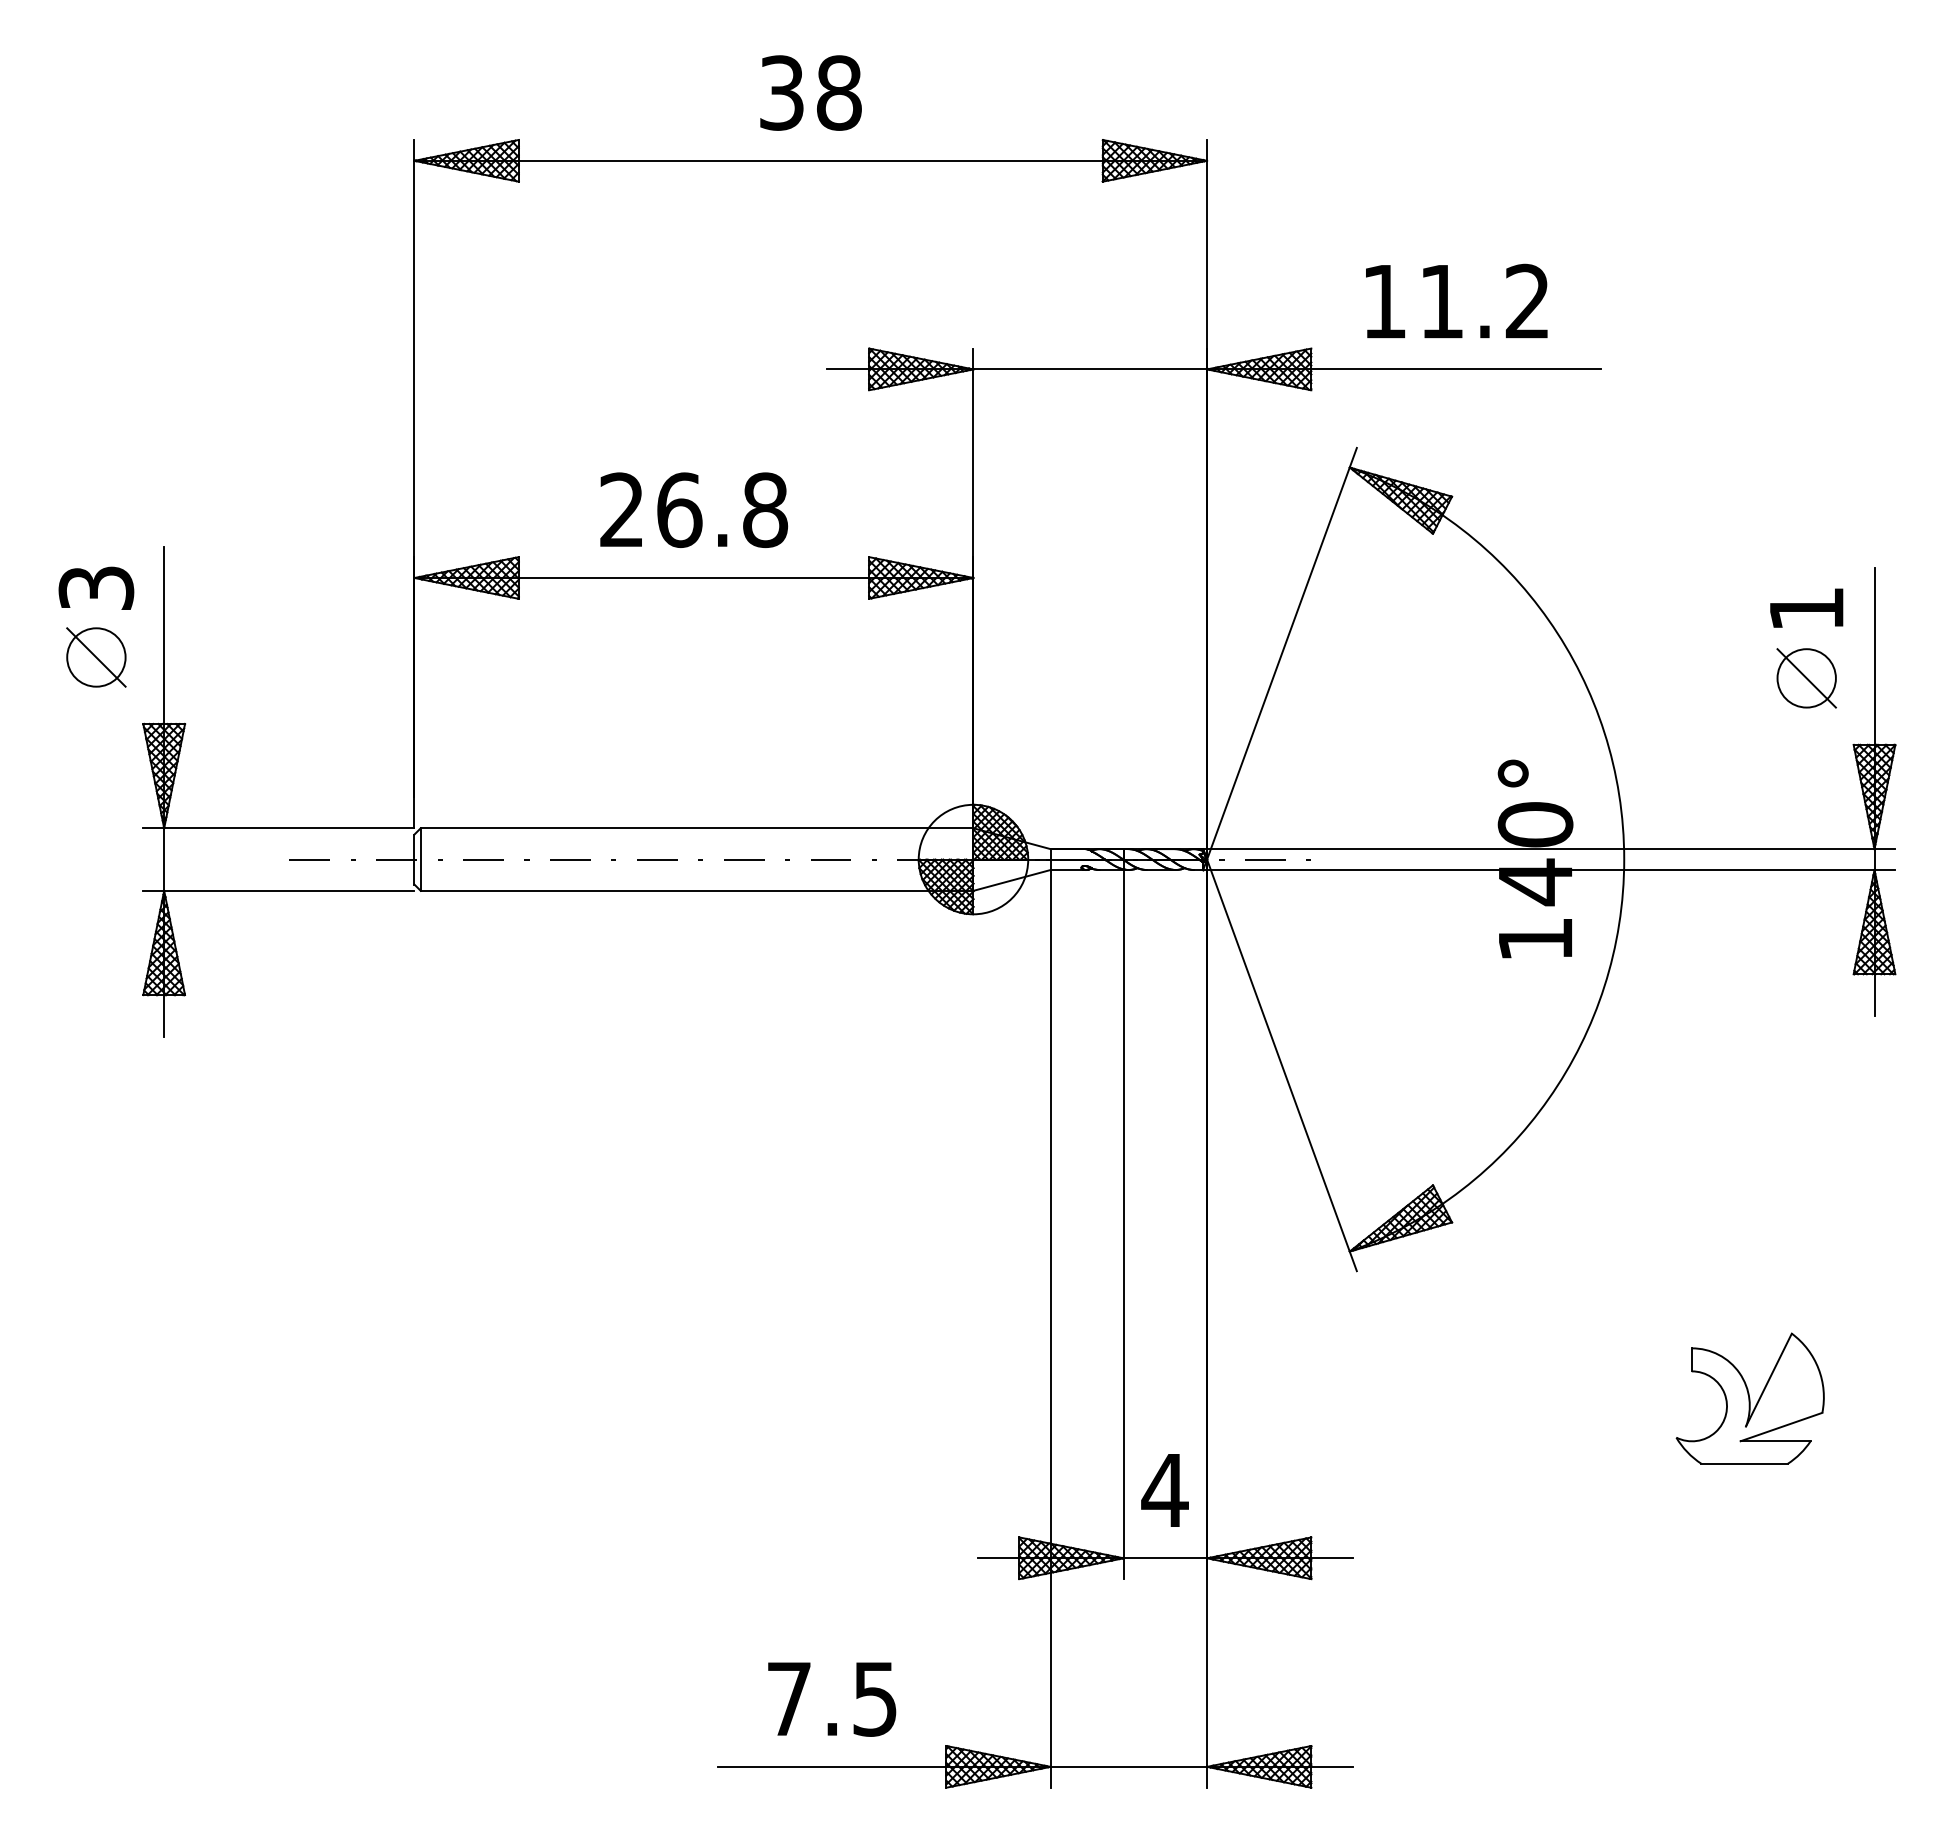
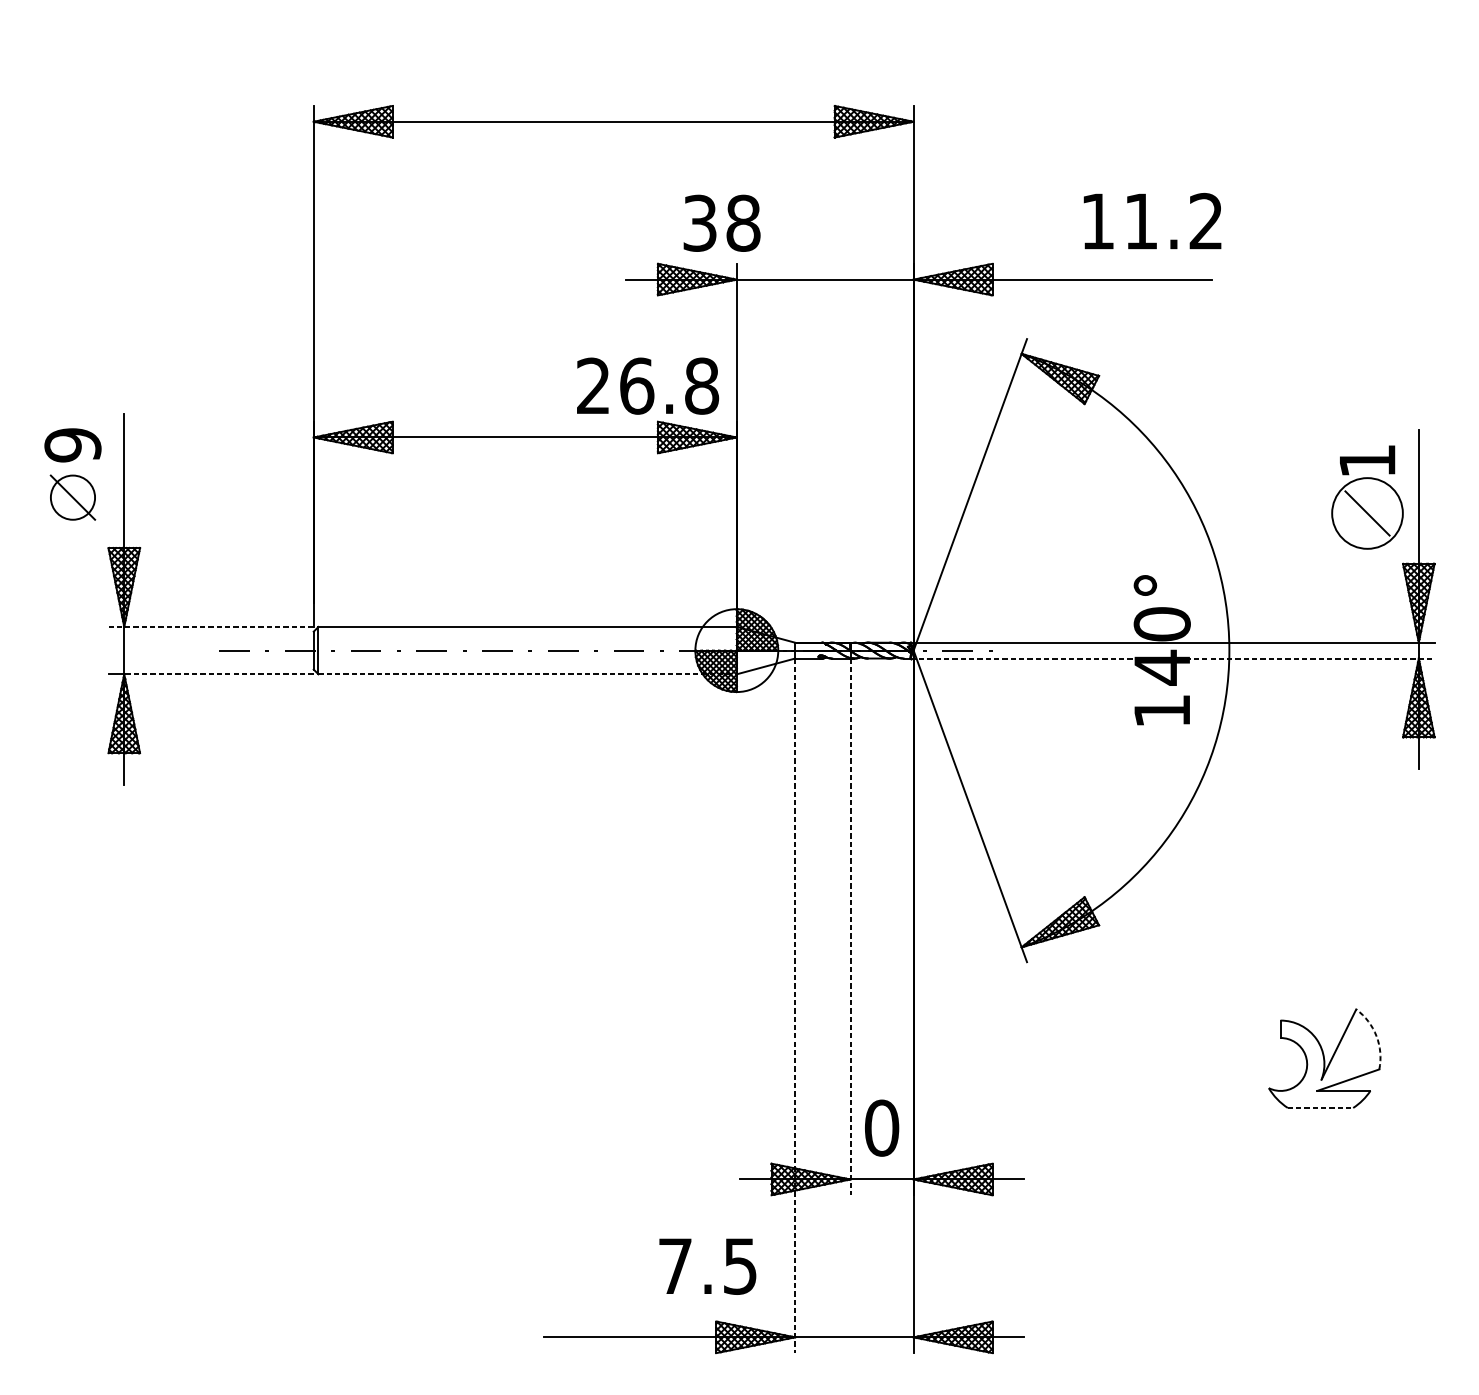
text: (810, 92) -> (721, 222), moved
text: (1456, 300) -> (1152, 220), moved
text: (694, 509) -> (648, 385), moved
text: (96, 588) -> (73, 445), 3 -> 9
circle: (1806, 678) -> (1367, 513), size x1.6
line: (278, 828) -> (210, 627), solid -> dashed
line: (1549, 870) -> (1172, 658), solid -> dashed
line: (288, 890) -> (218, 674), solid -> dashed
line: (697, 890) -> (527, 674), solid -> dashed
line: (1123, 1224) -> (850, 926), solid -> dashed
line: (1050, 1328) -> (795, 1005), solid -> dashed
arc: (1818, 1368) -> (1376, 1035), solid -> dashed
line: (1745, 1463) -> (1321, 1107), solid -> dashed
text: (1164, 1490) -> (881, 1128), 4 -> 0
text: (832, 1699) -> (708, 1266), moved

